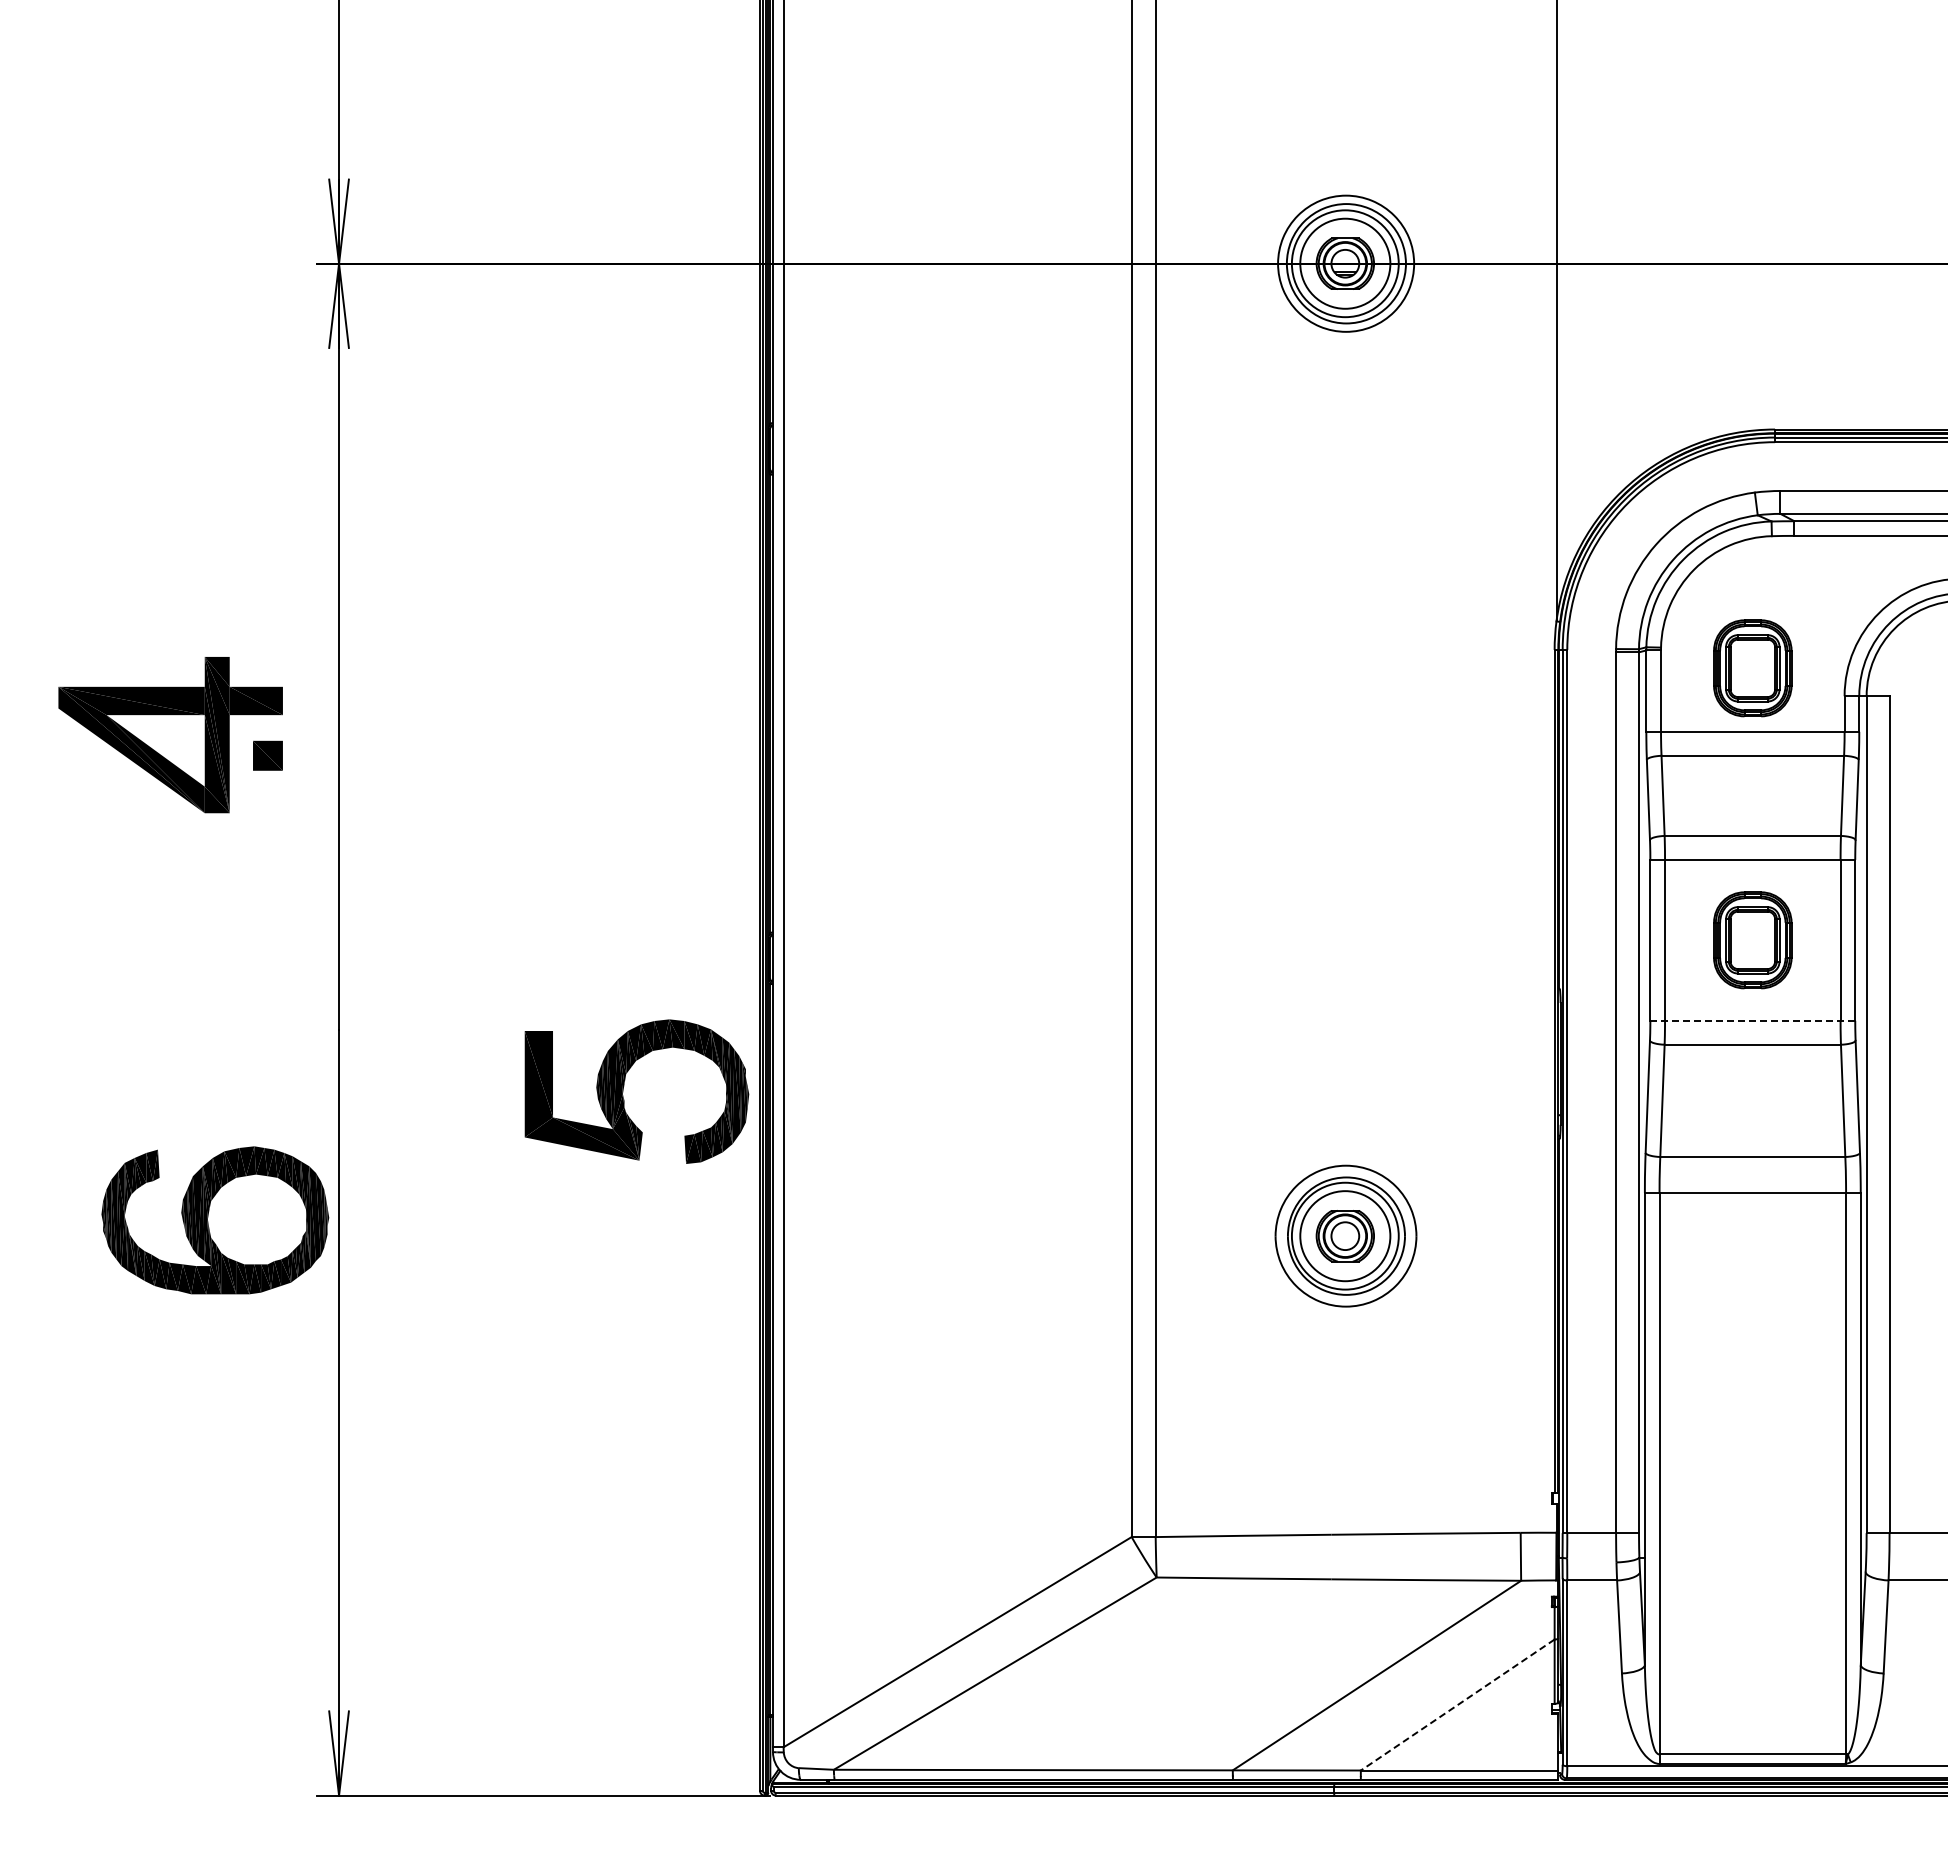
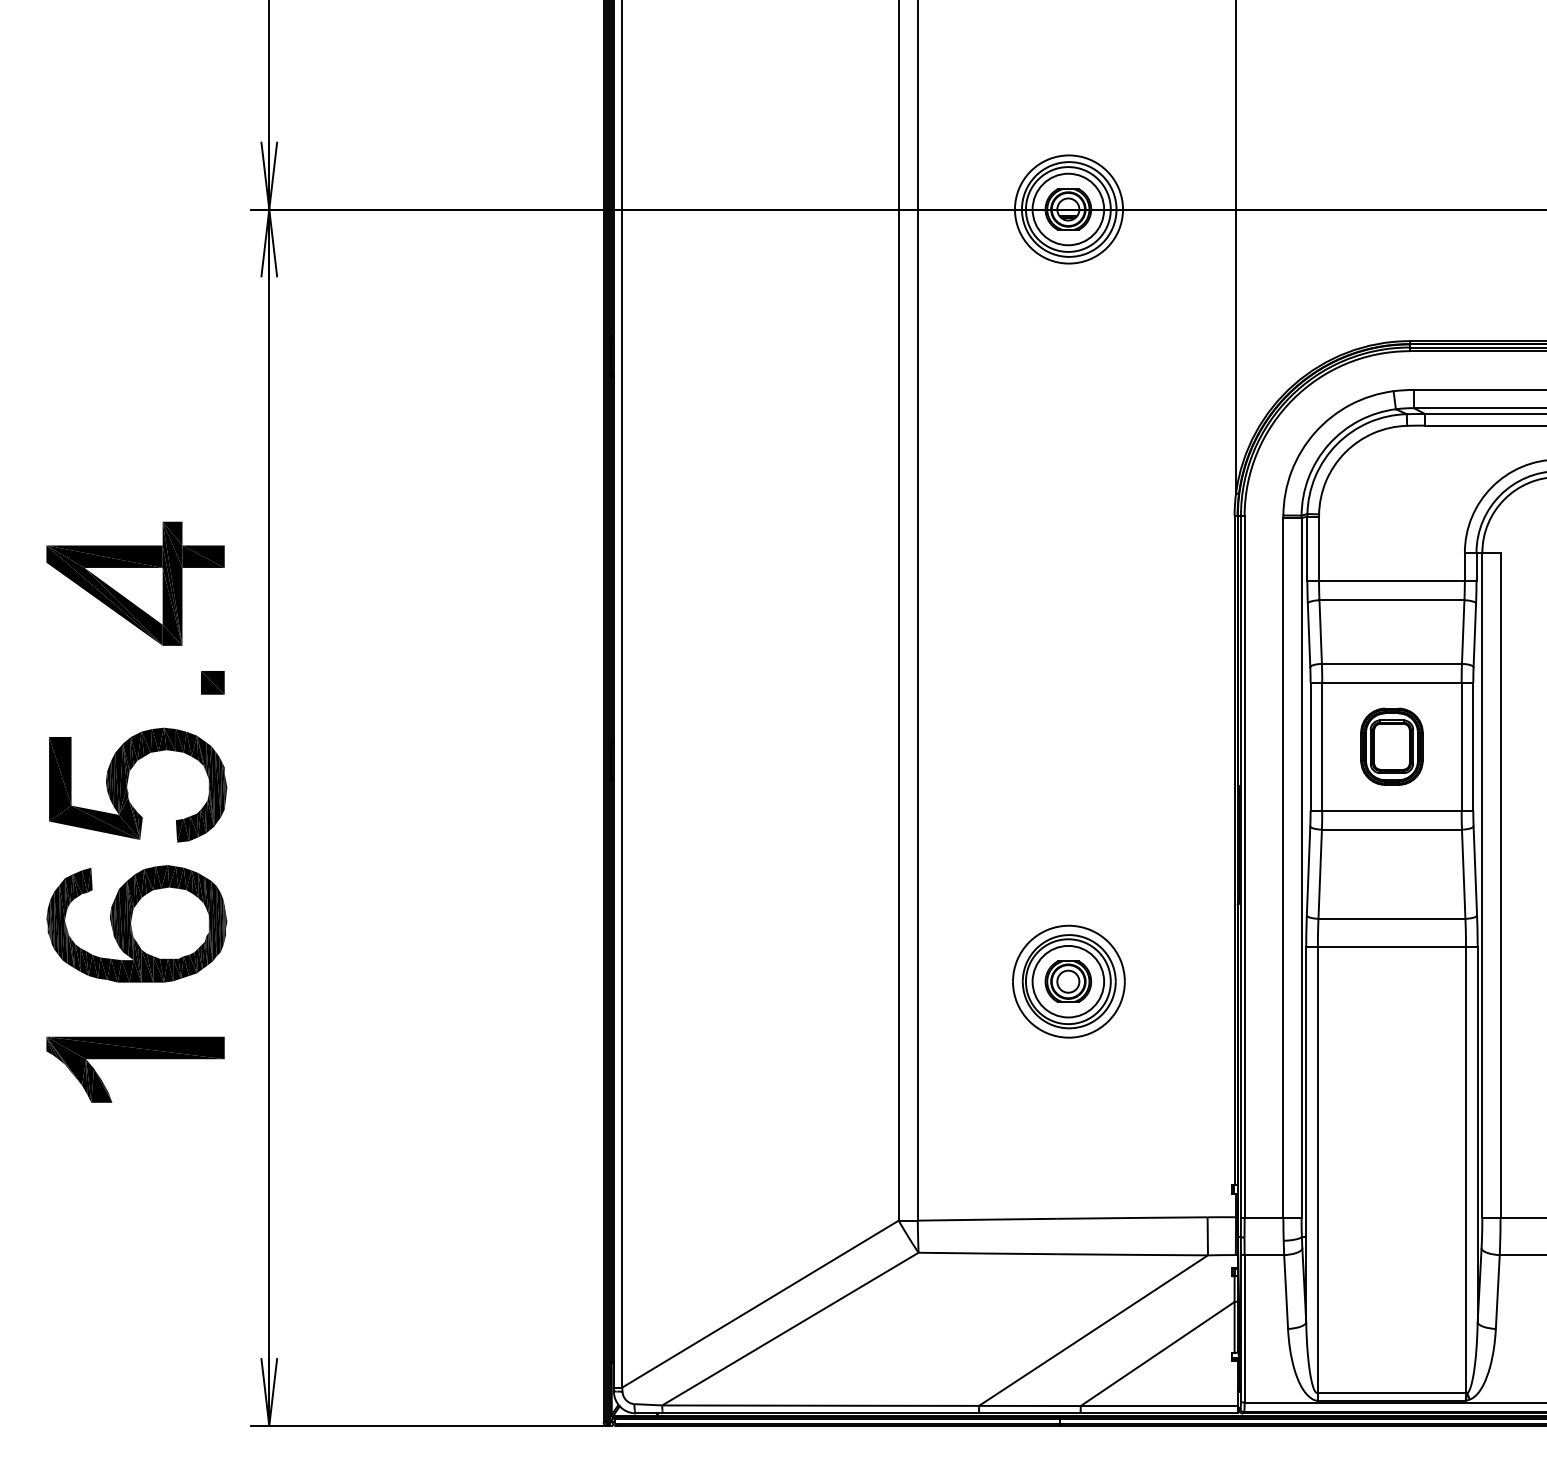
part: (1752, 668) -> (1391, 530), removed
part: (267, 755) -> (212, 682), moved
line: (1753, 1020) -> (1392, 810), dashed -> solid
part: (624, 1086) -> (128, 781), moved
part: (215, 1220) -> (137, 923), moved
part: (170, 1333) -> (135, 1058), added
line: (1457, 1705) -> (1157, 1354), dashed -> solid

